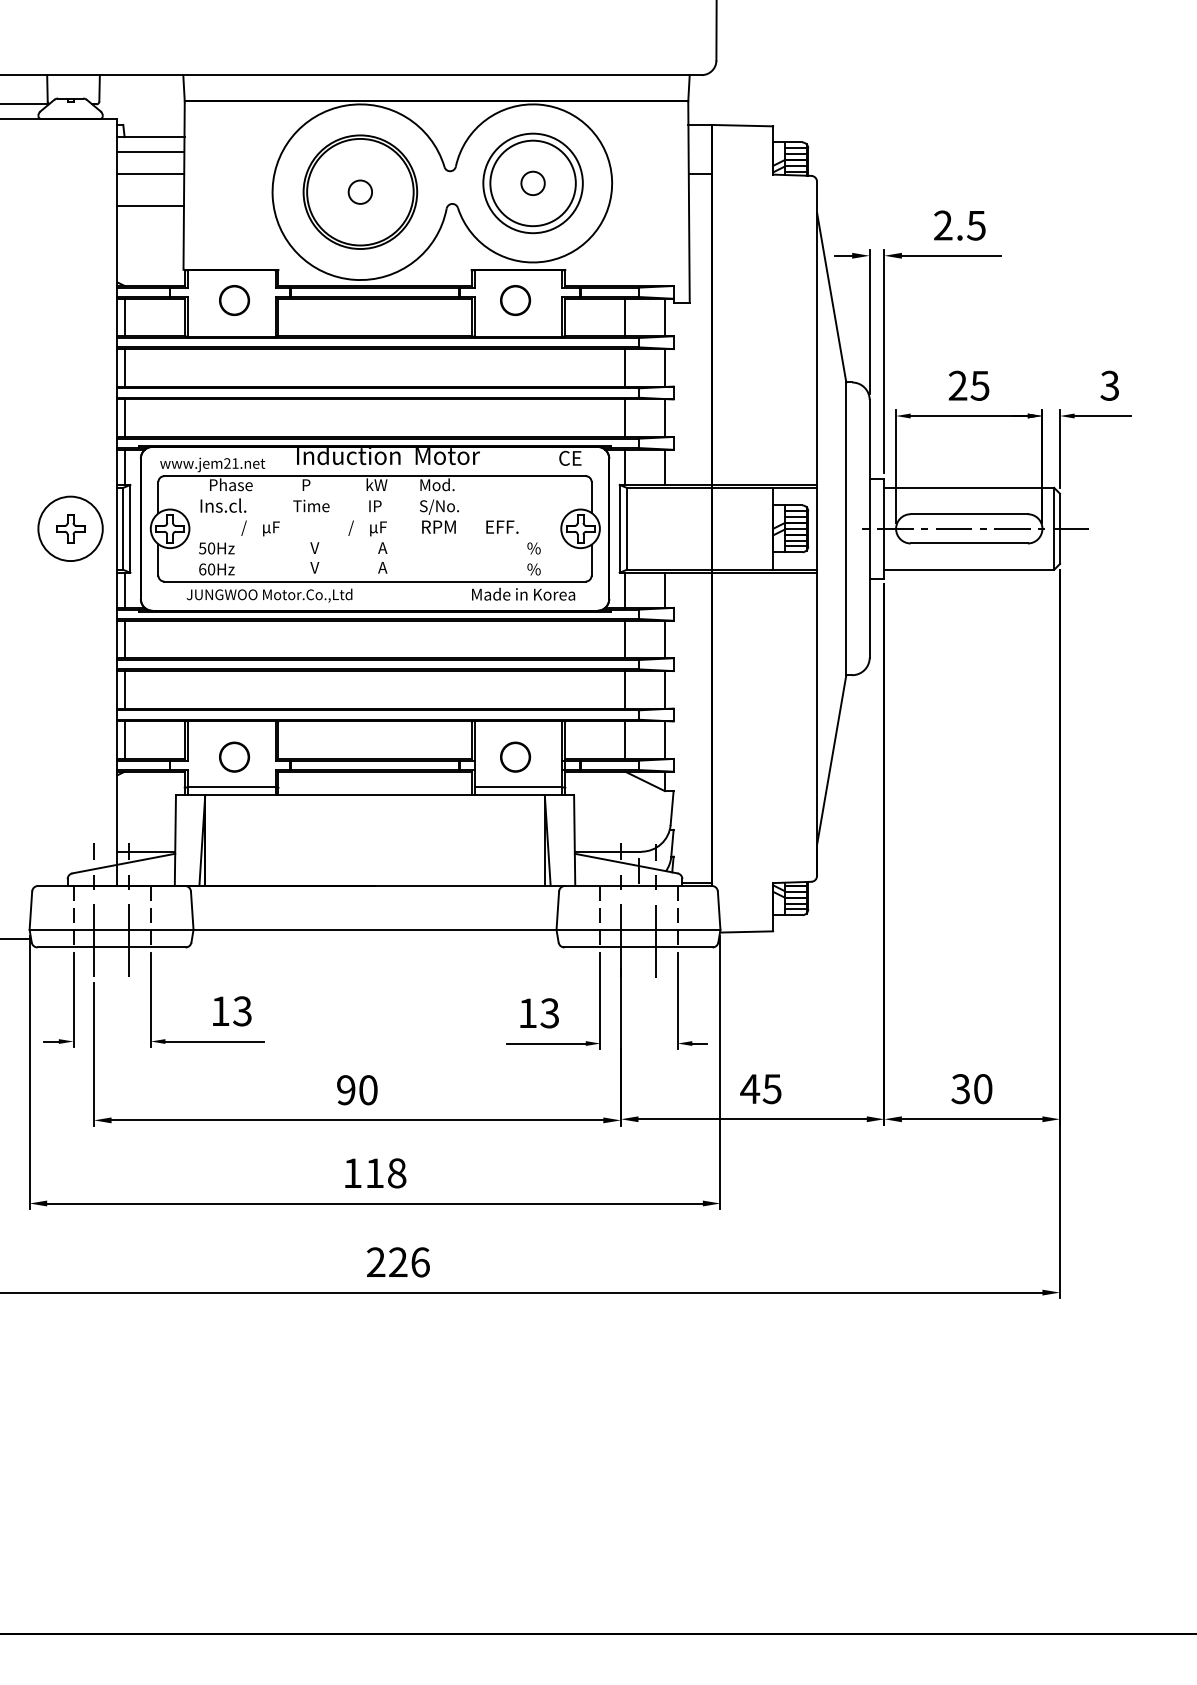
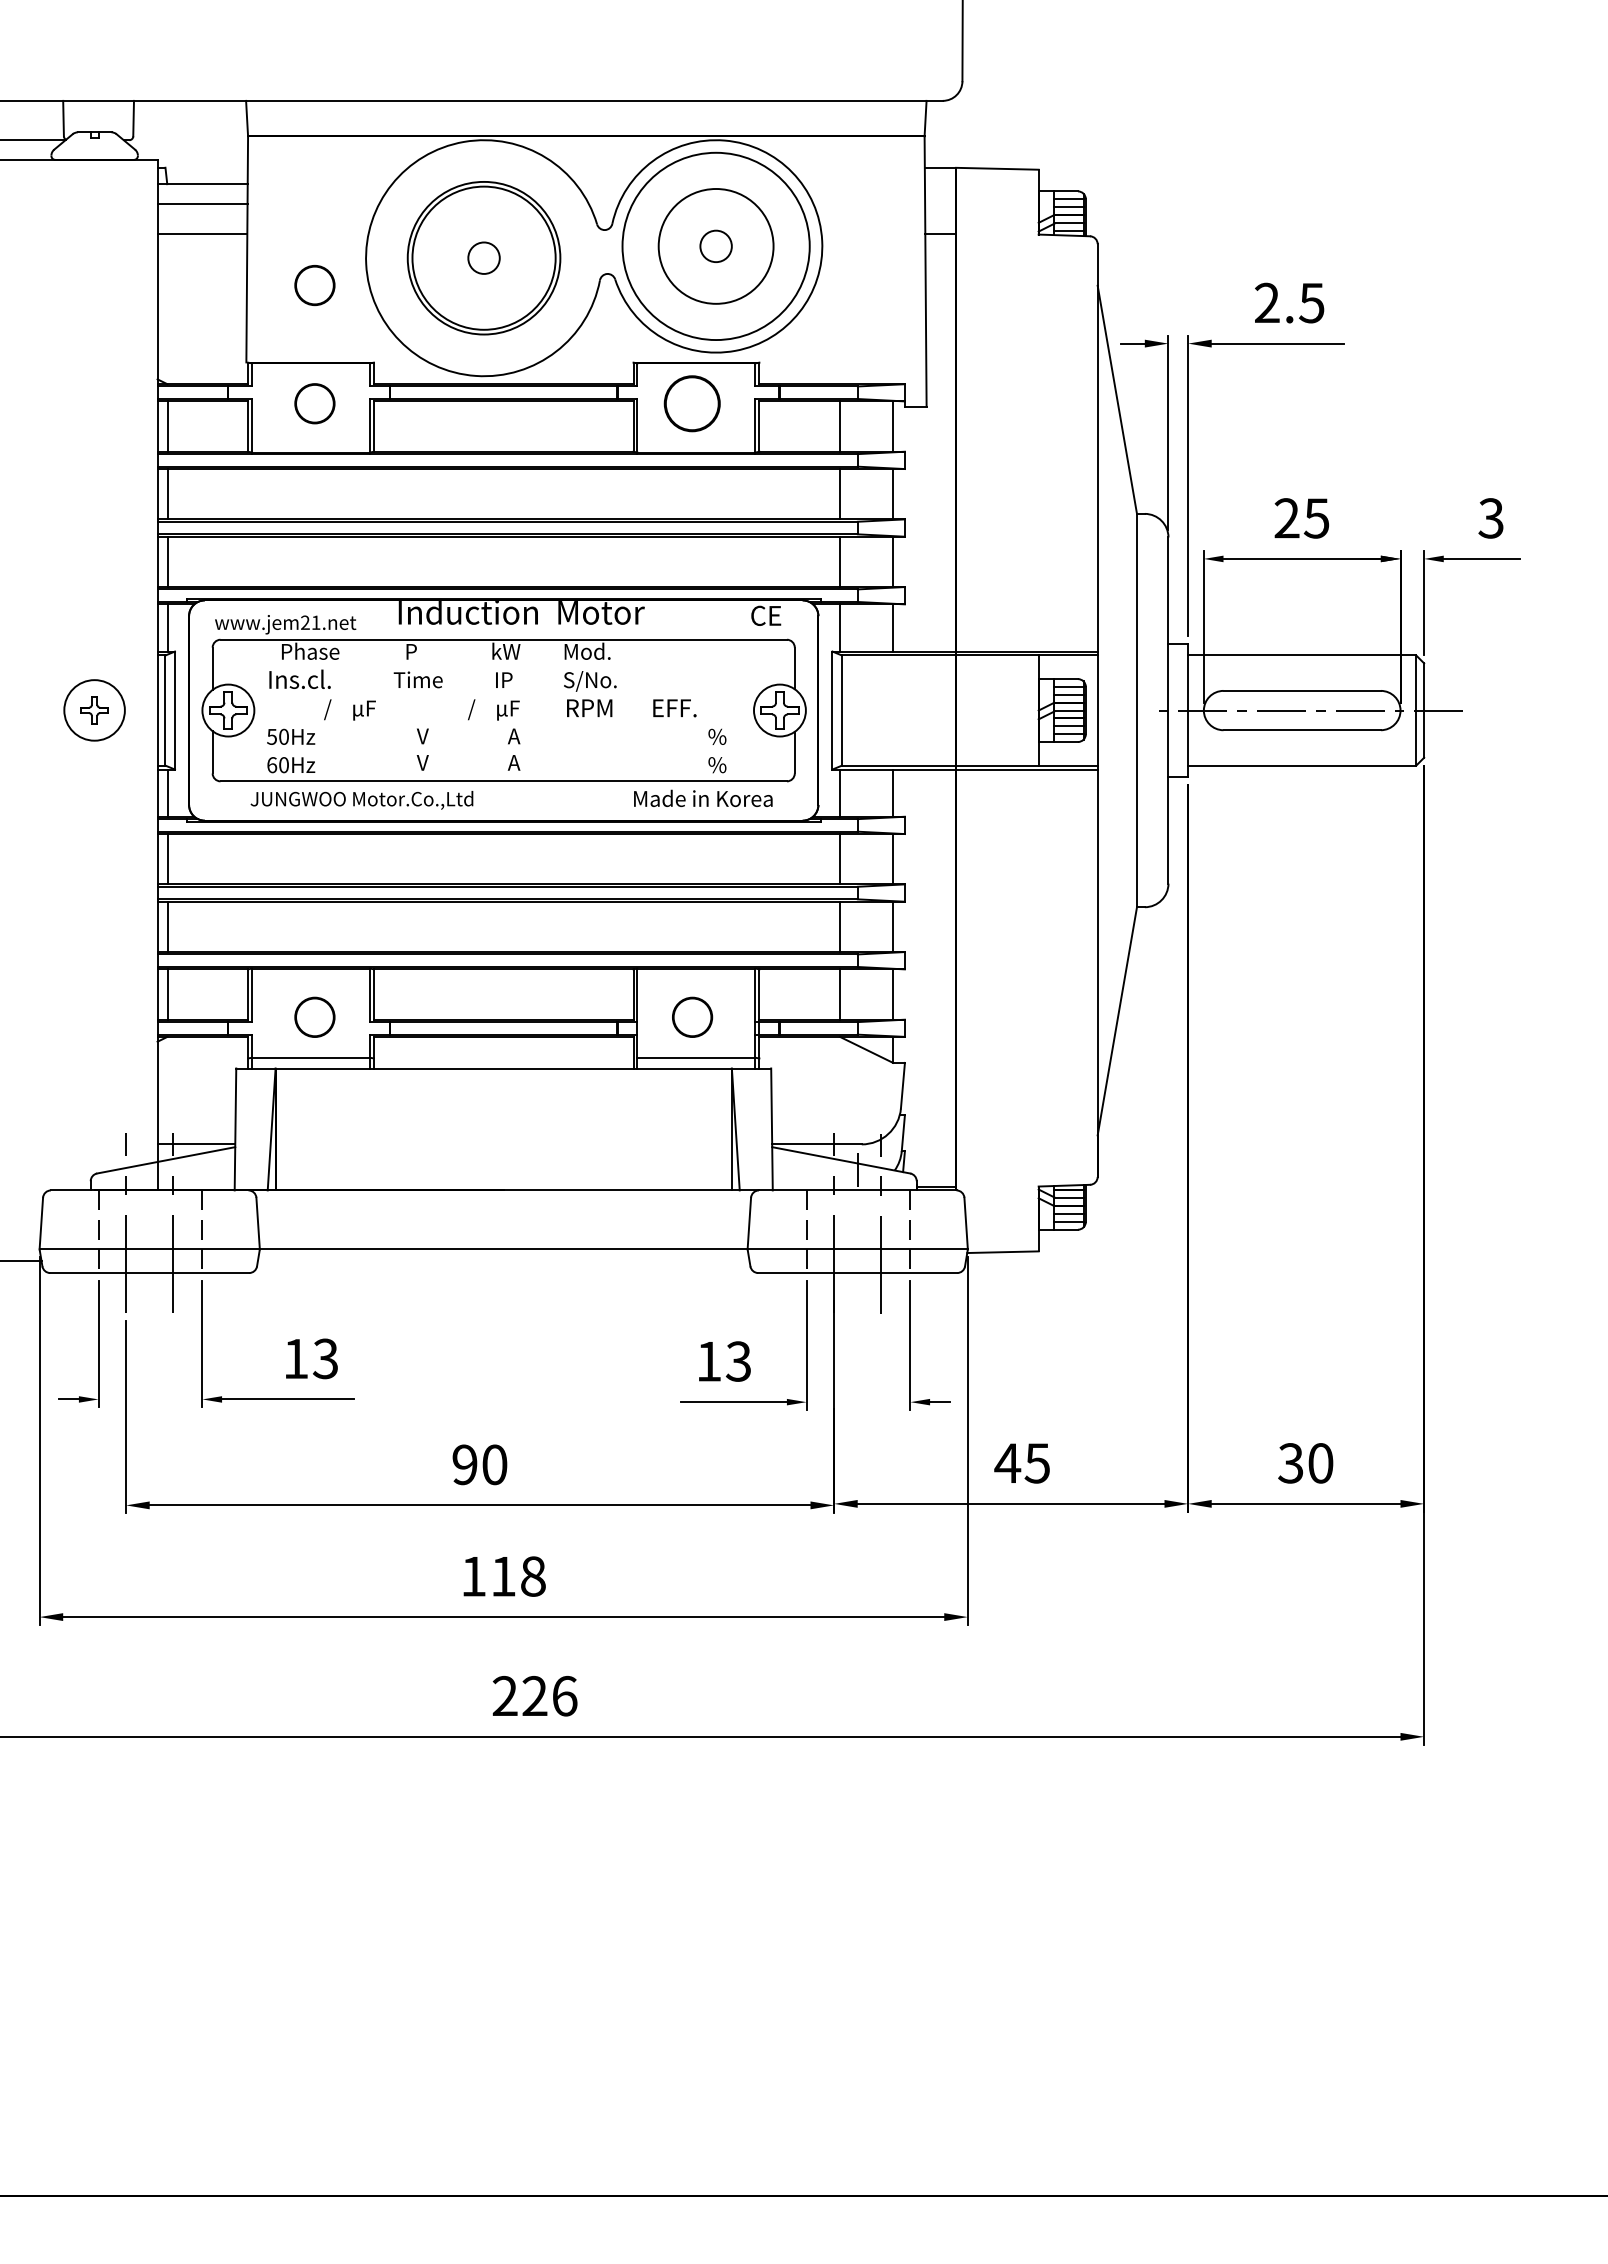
circle: (532, 183) -> (715, 246), size x1.4
line: (150, 205) -> (202, 276), removed
circle: (234, 212) -> (314, 285), added
circle: (515, 300) -> (692, 403), size x1.4
part: (70, 528) -> (94, 710), size x0.7

